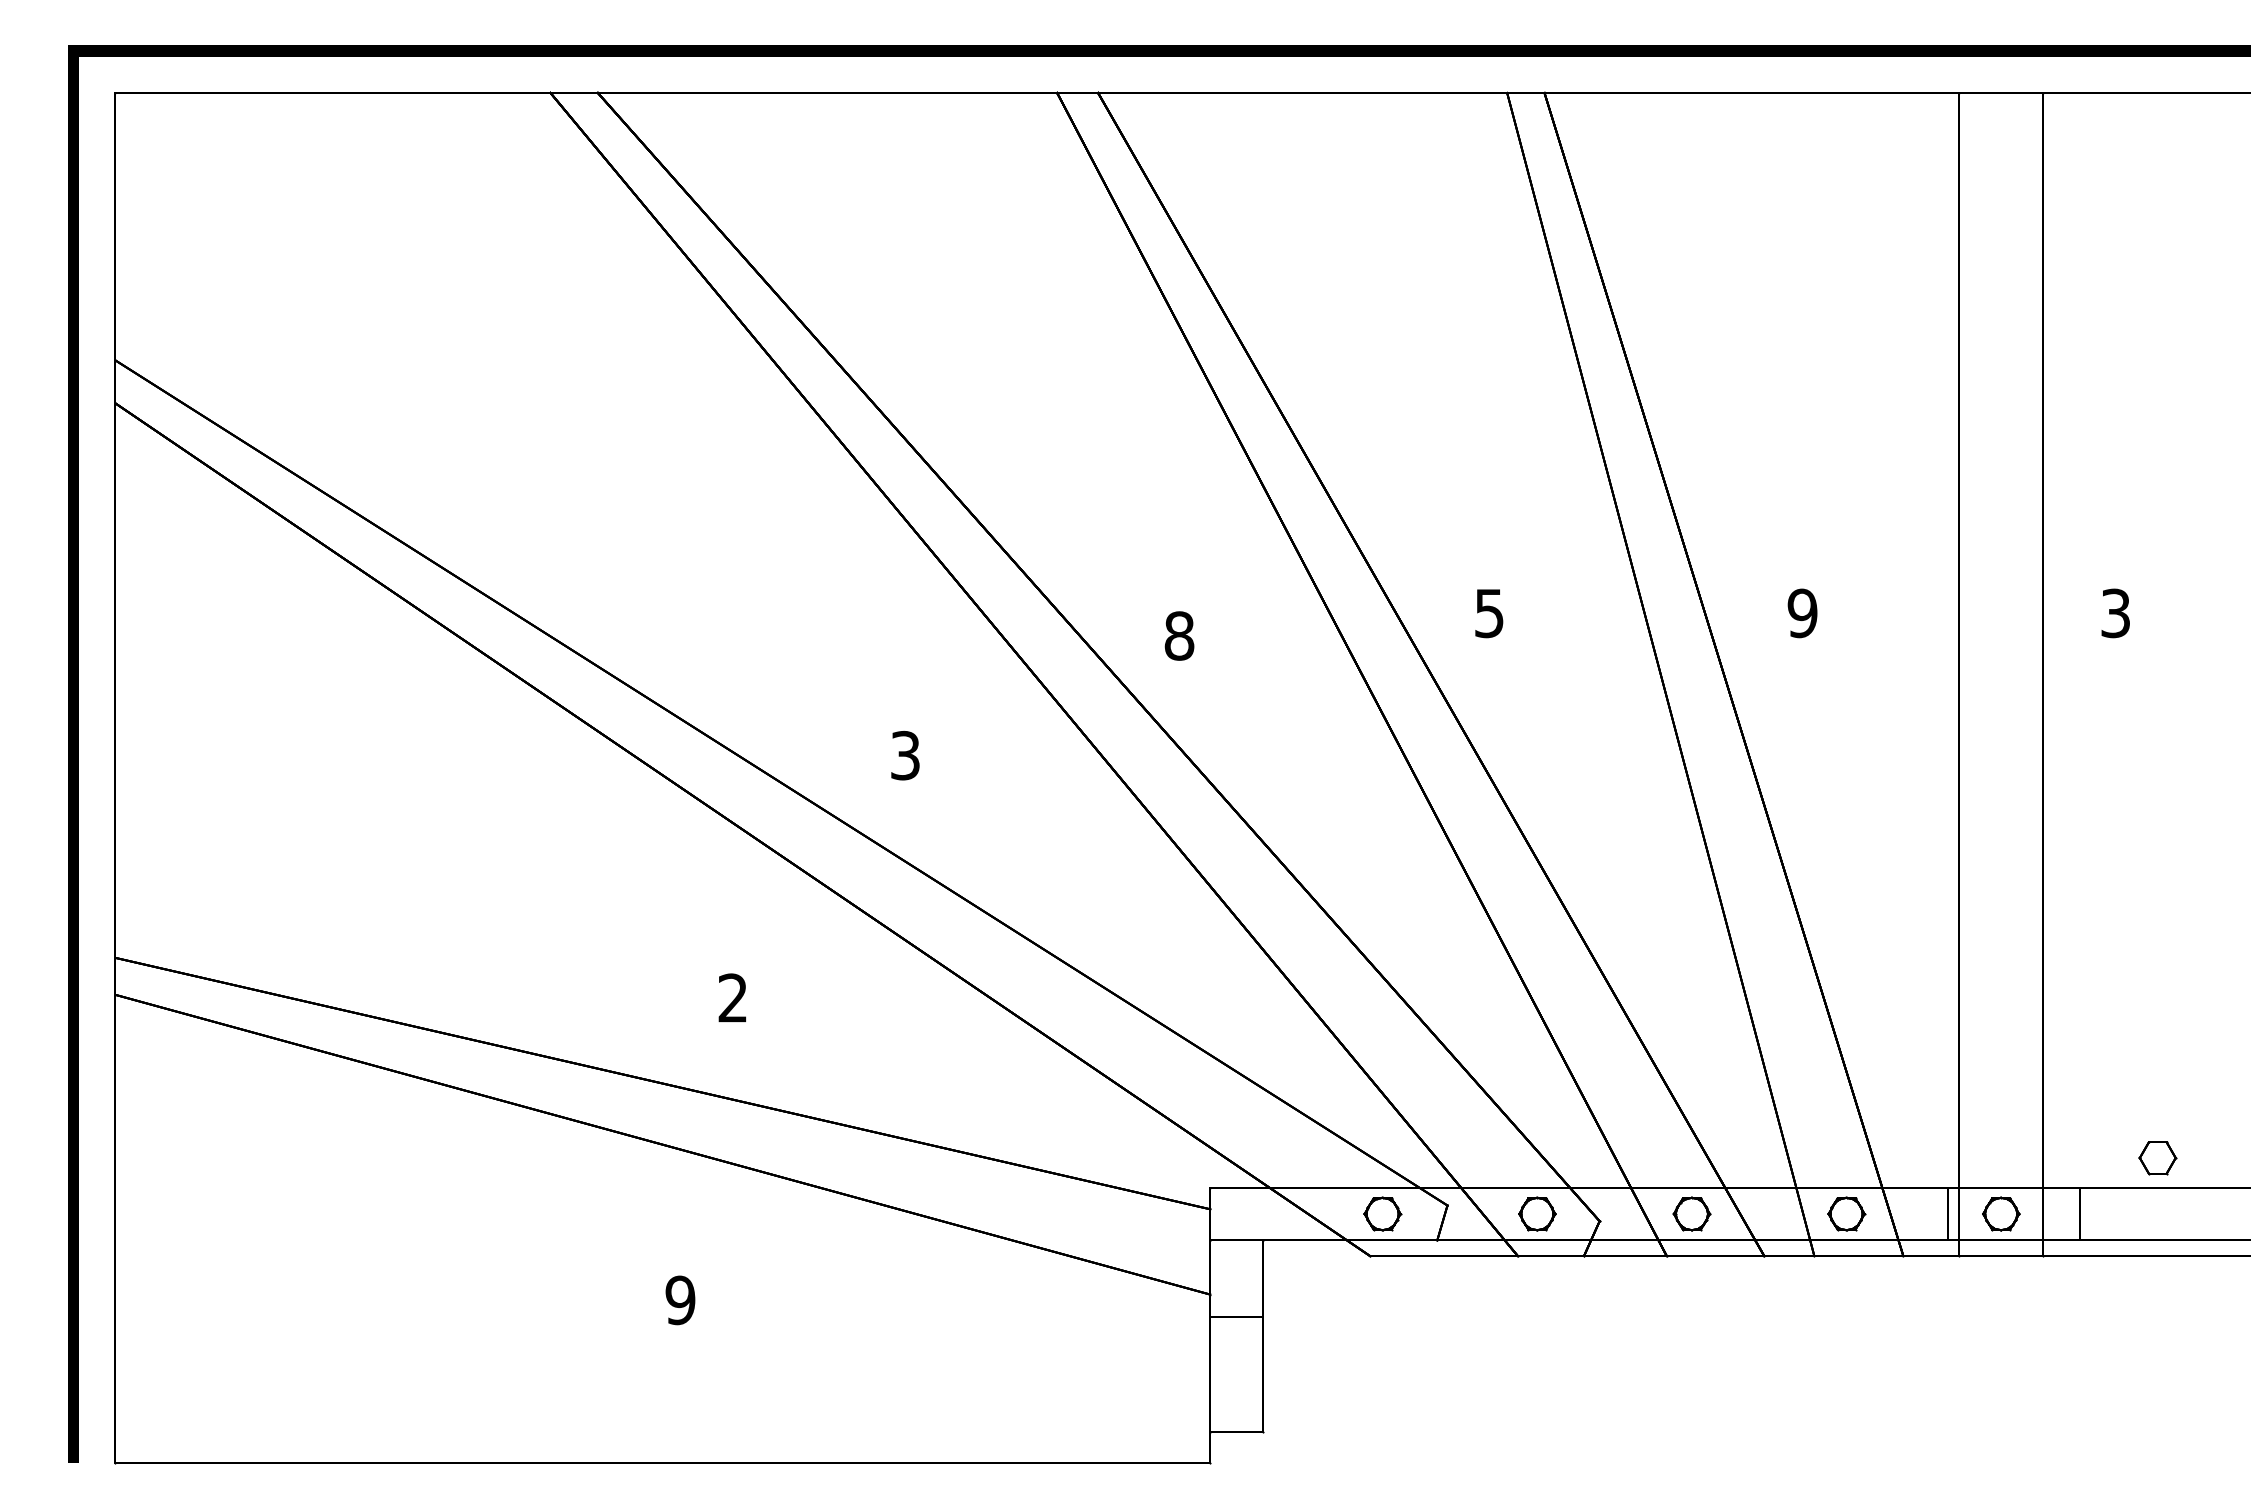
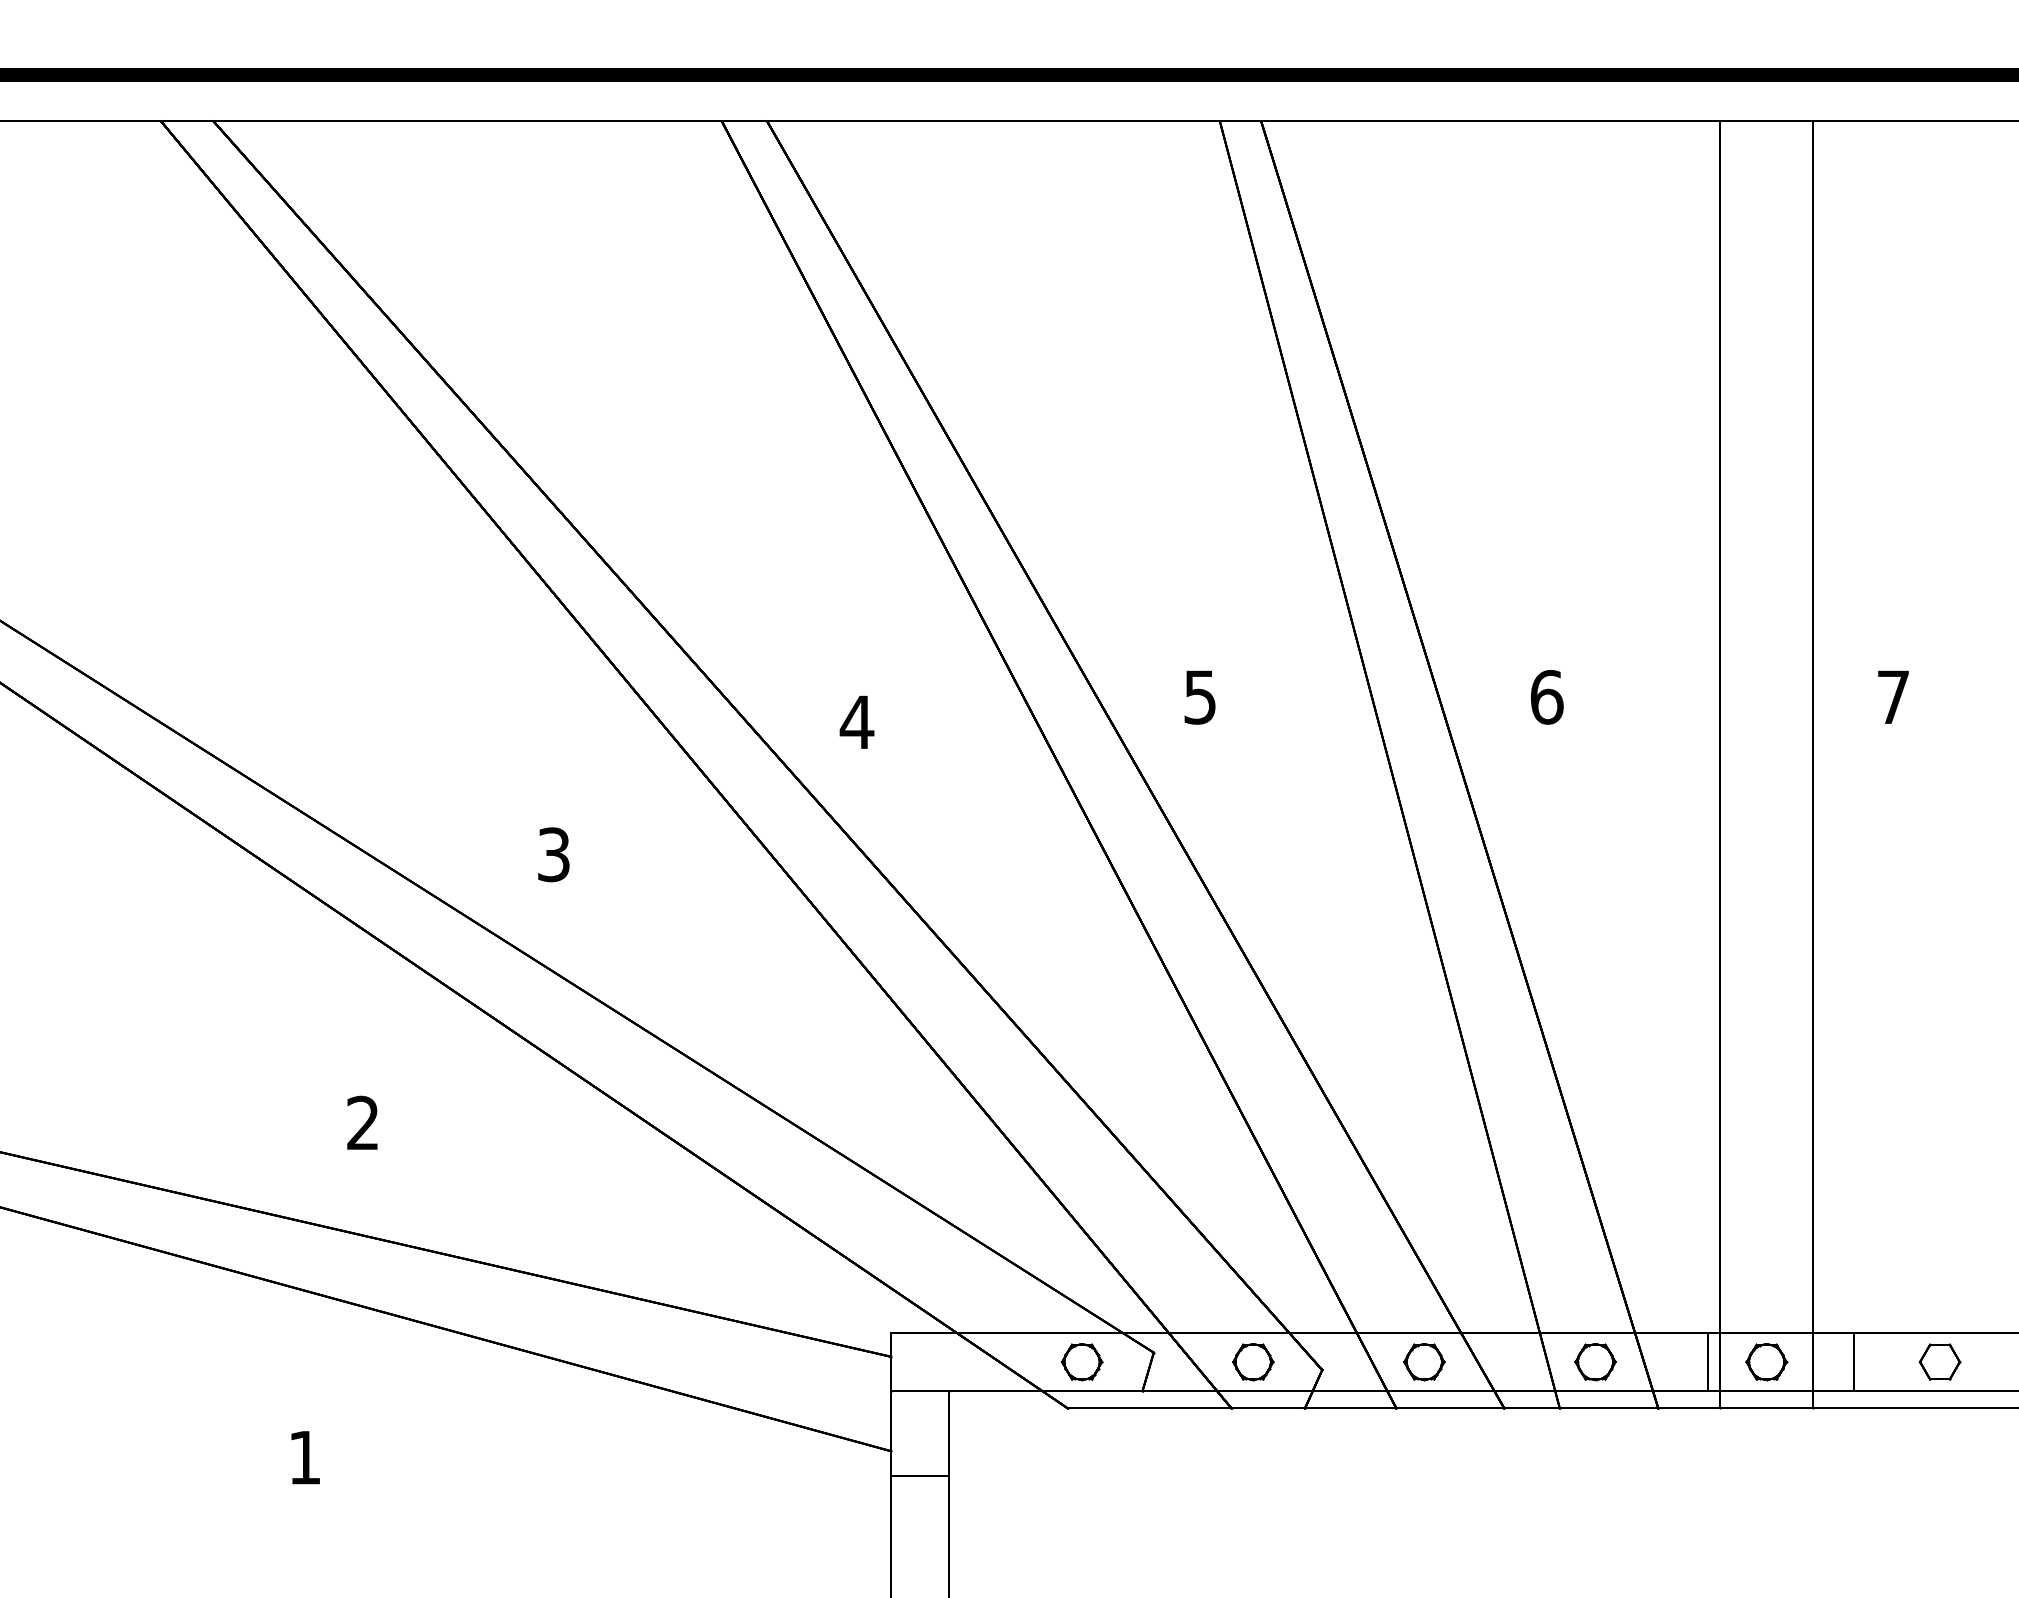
text: (1802, 613) -> (1546, 697), 9 -> 6
text: (2115, 613) -> (1893, 697), 3 -> 7
text: (1178, 635) -> (856, 721), 8 -> 4
part: (2157, 1158) -> (1939, 1362), moved
text: (680, 1300) -> (304, 1457), 9 -> 1

